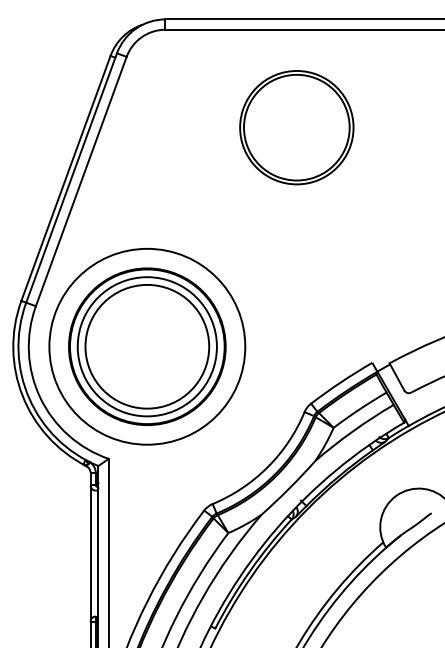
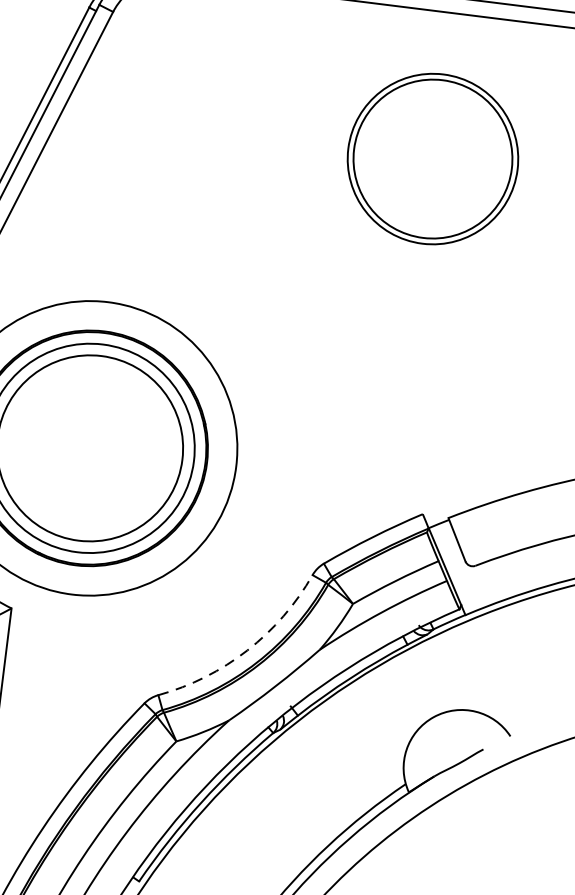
part: (296, 127) -> (432, 158), moved
arc: (267, 467) -> (246, 650), solid -> dashed

